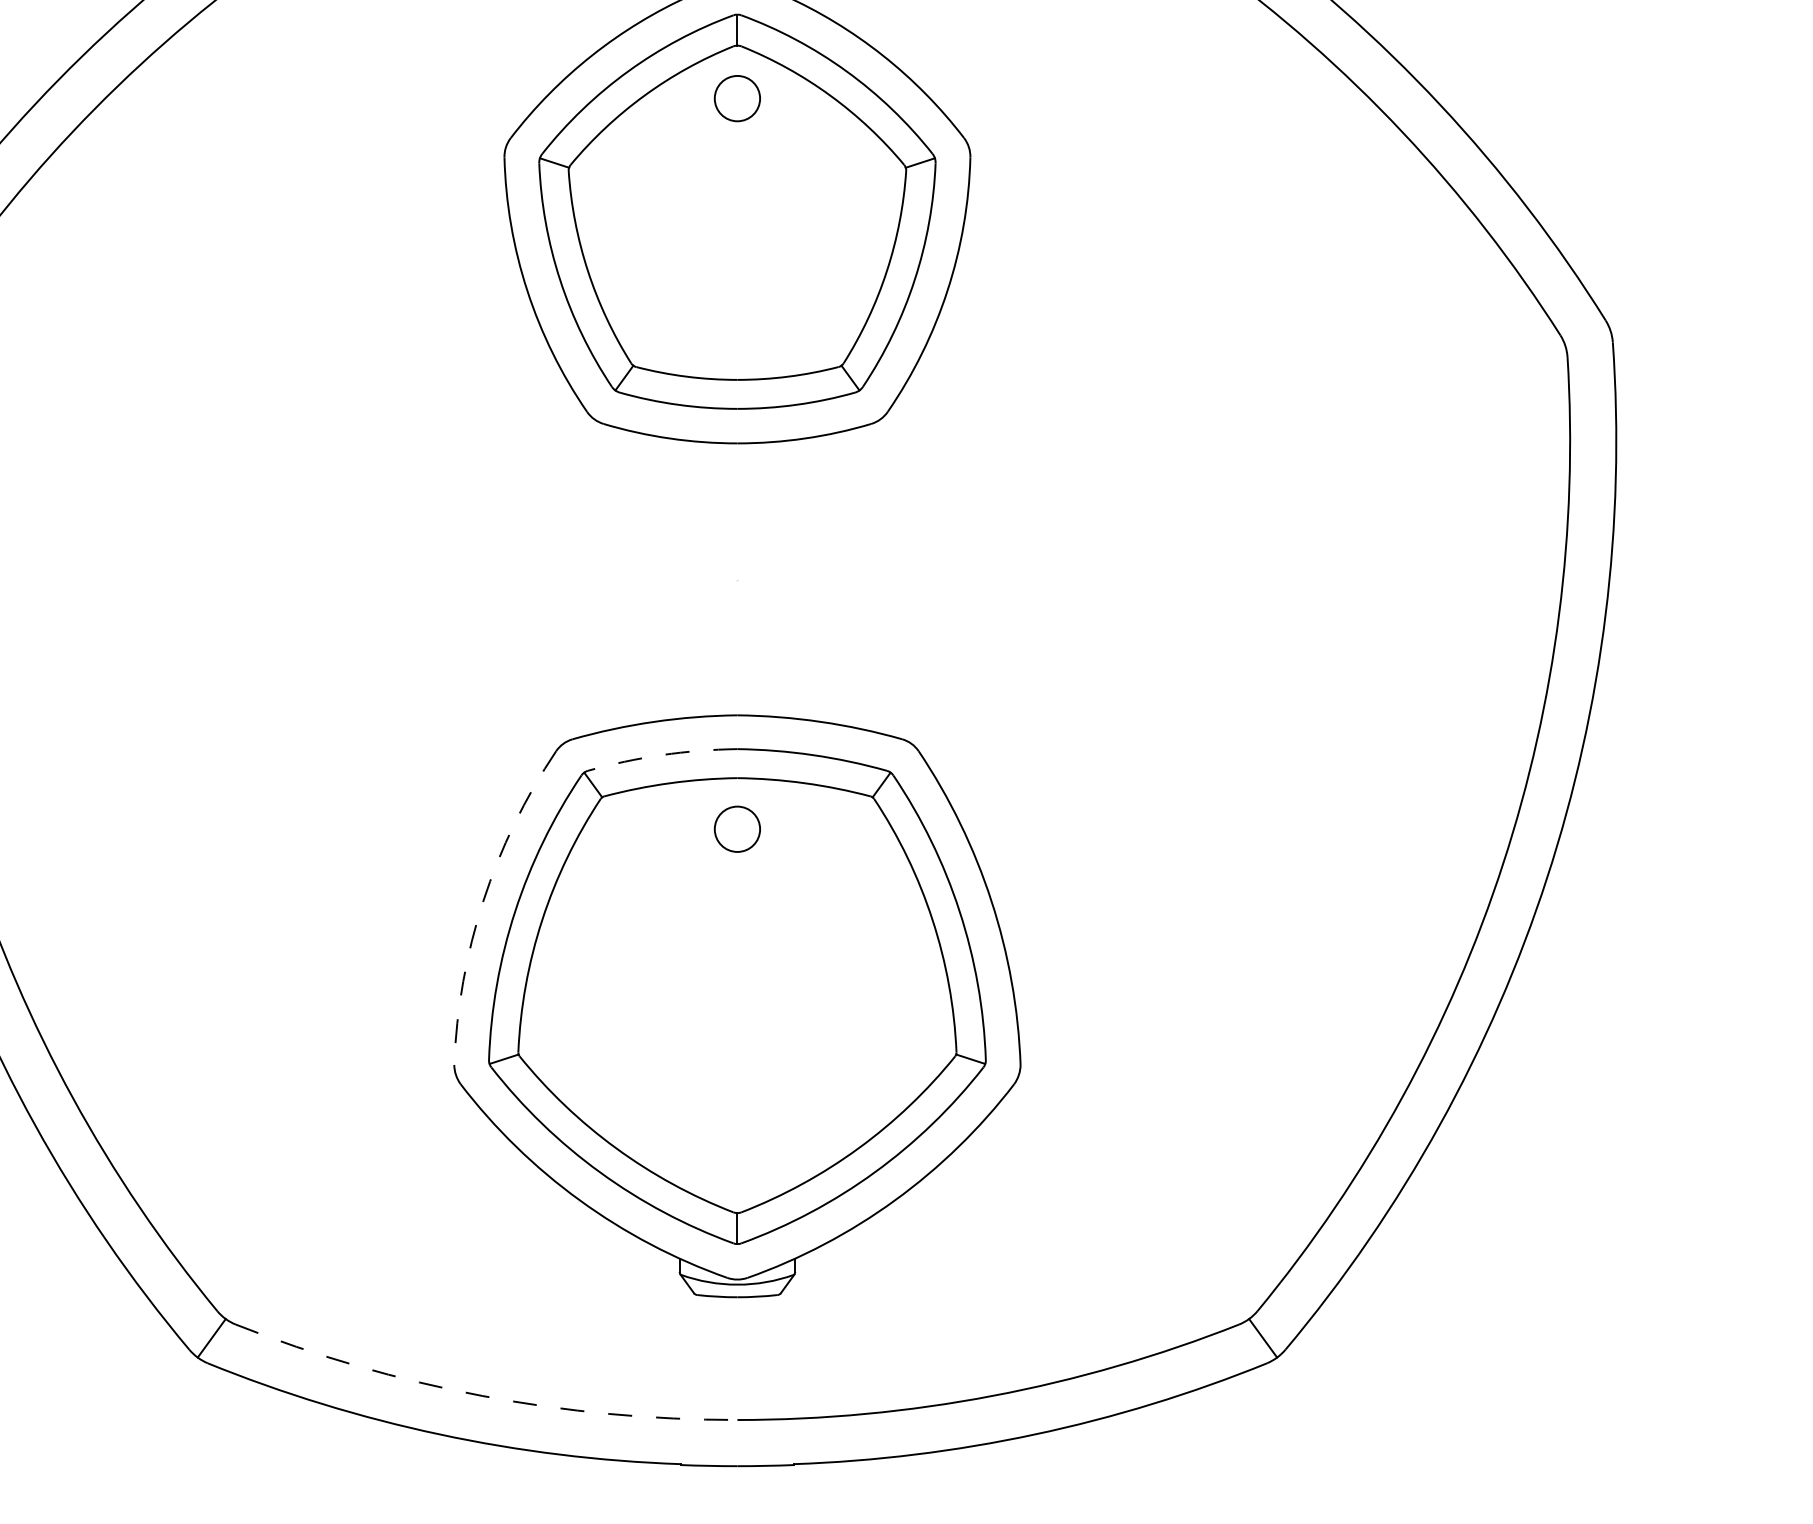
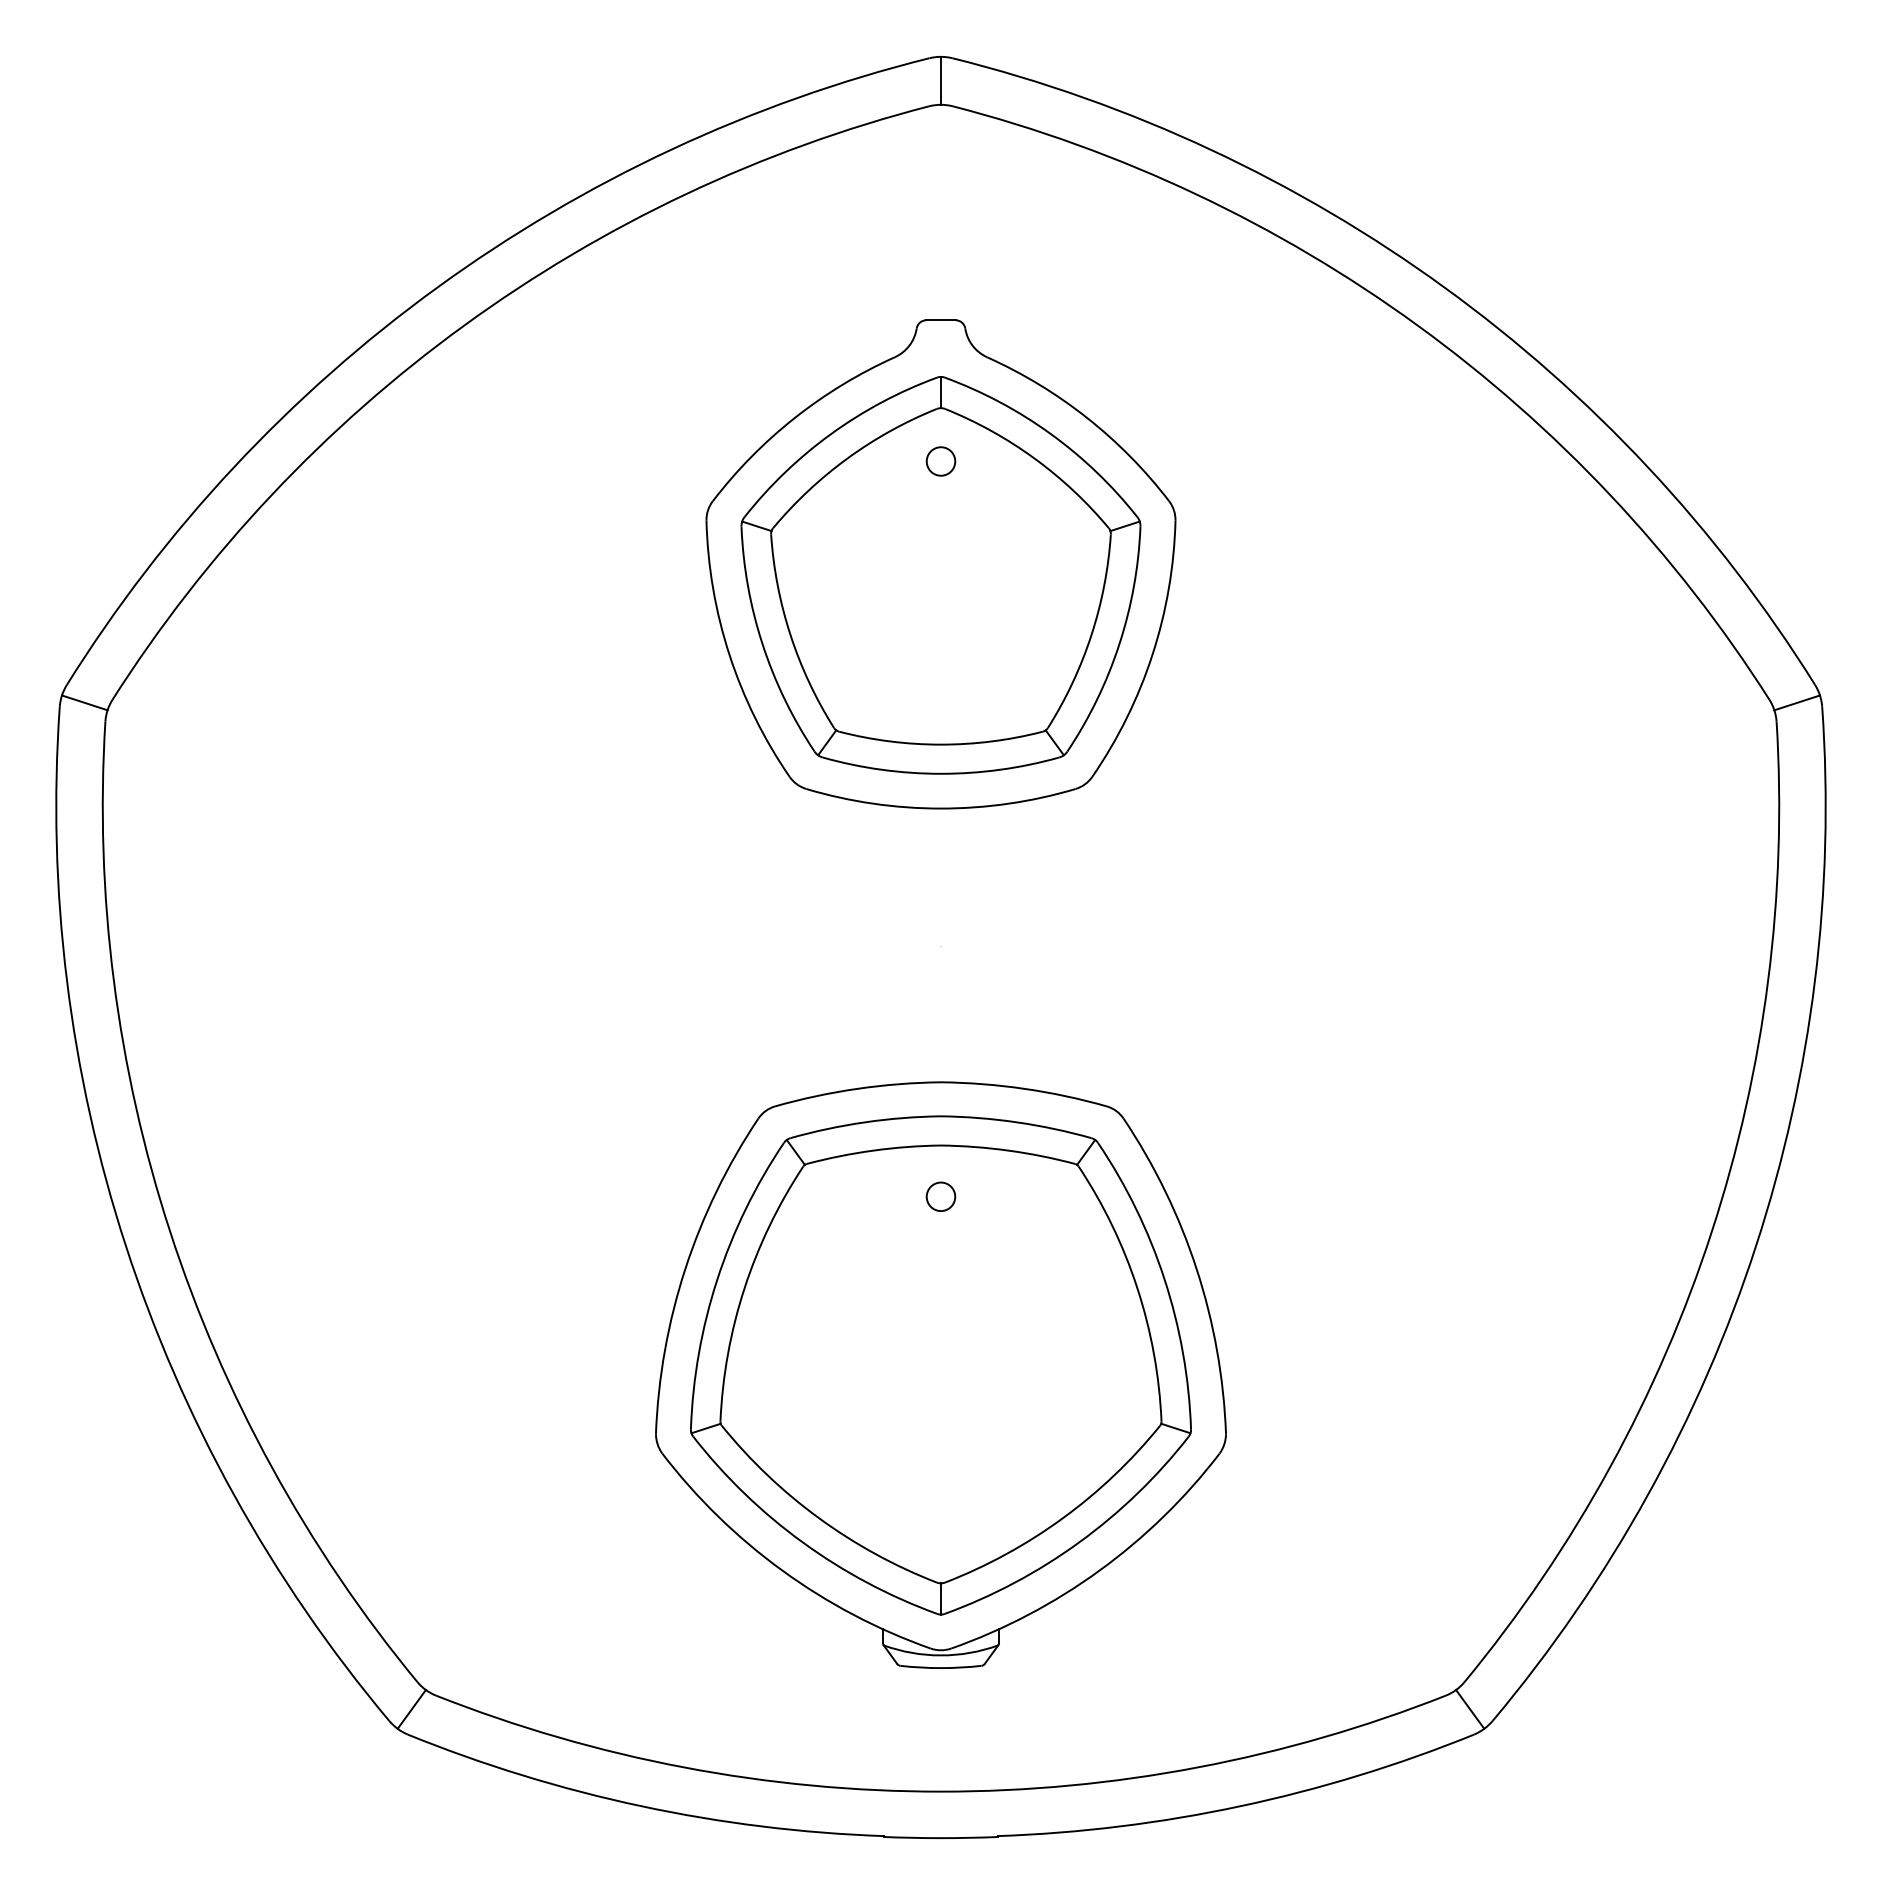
circle: (736, 98) -> (940, 461), size x0.62
line: (1587, 338) -> (1796, 702), added
arc: (662, 755) -> (865, 1122), dashed -> solid
circle: (736, 828) -> (940, 1196), size x0.62
arc: (483, 901) -> (685, 1269), dashed -> solid
arc: (482, 1396) -> (684, 1767), dashed -> solid

